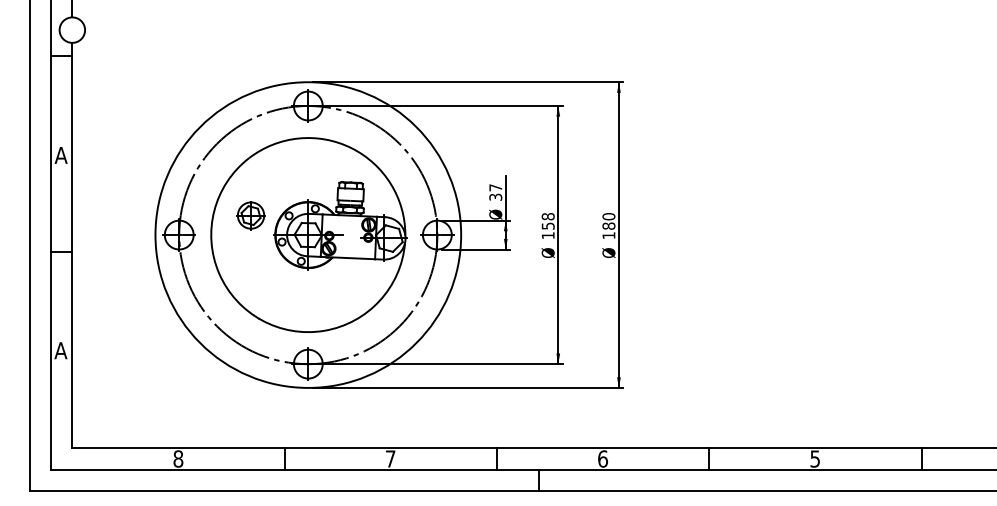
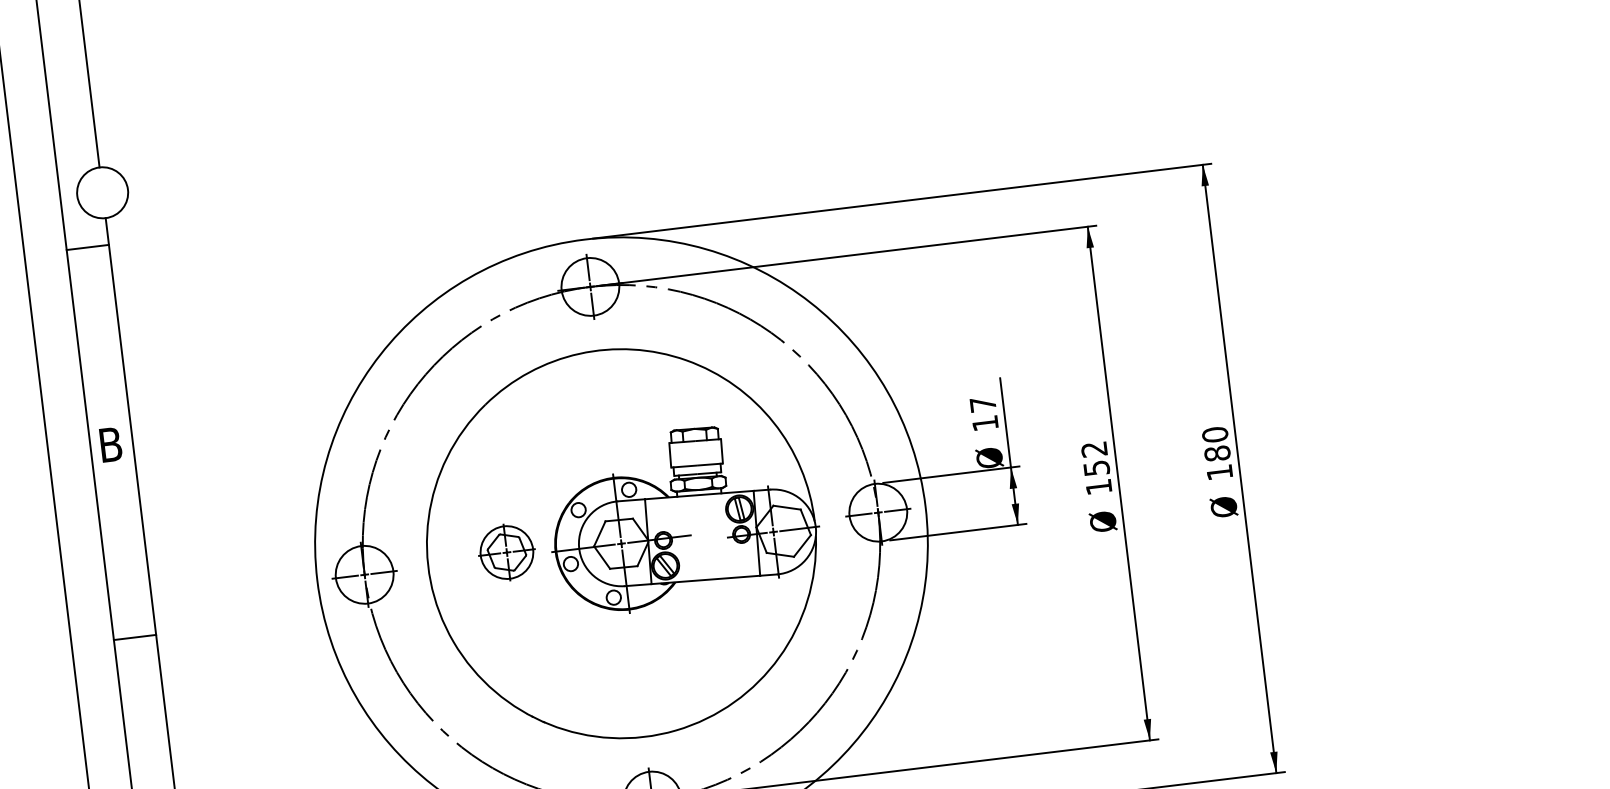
text: (60, 155) -> (109, 445), A -> B
text: (495, 196) -> (984, 421), 37 -> 17
part: (250, 215) -> (505, 552), moved
text: (547, 216) -> (1092, 449), 158 -> 152

